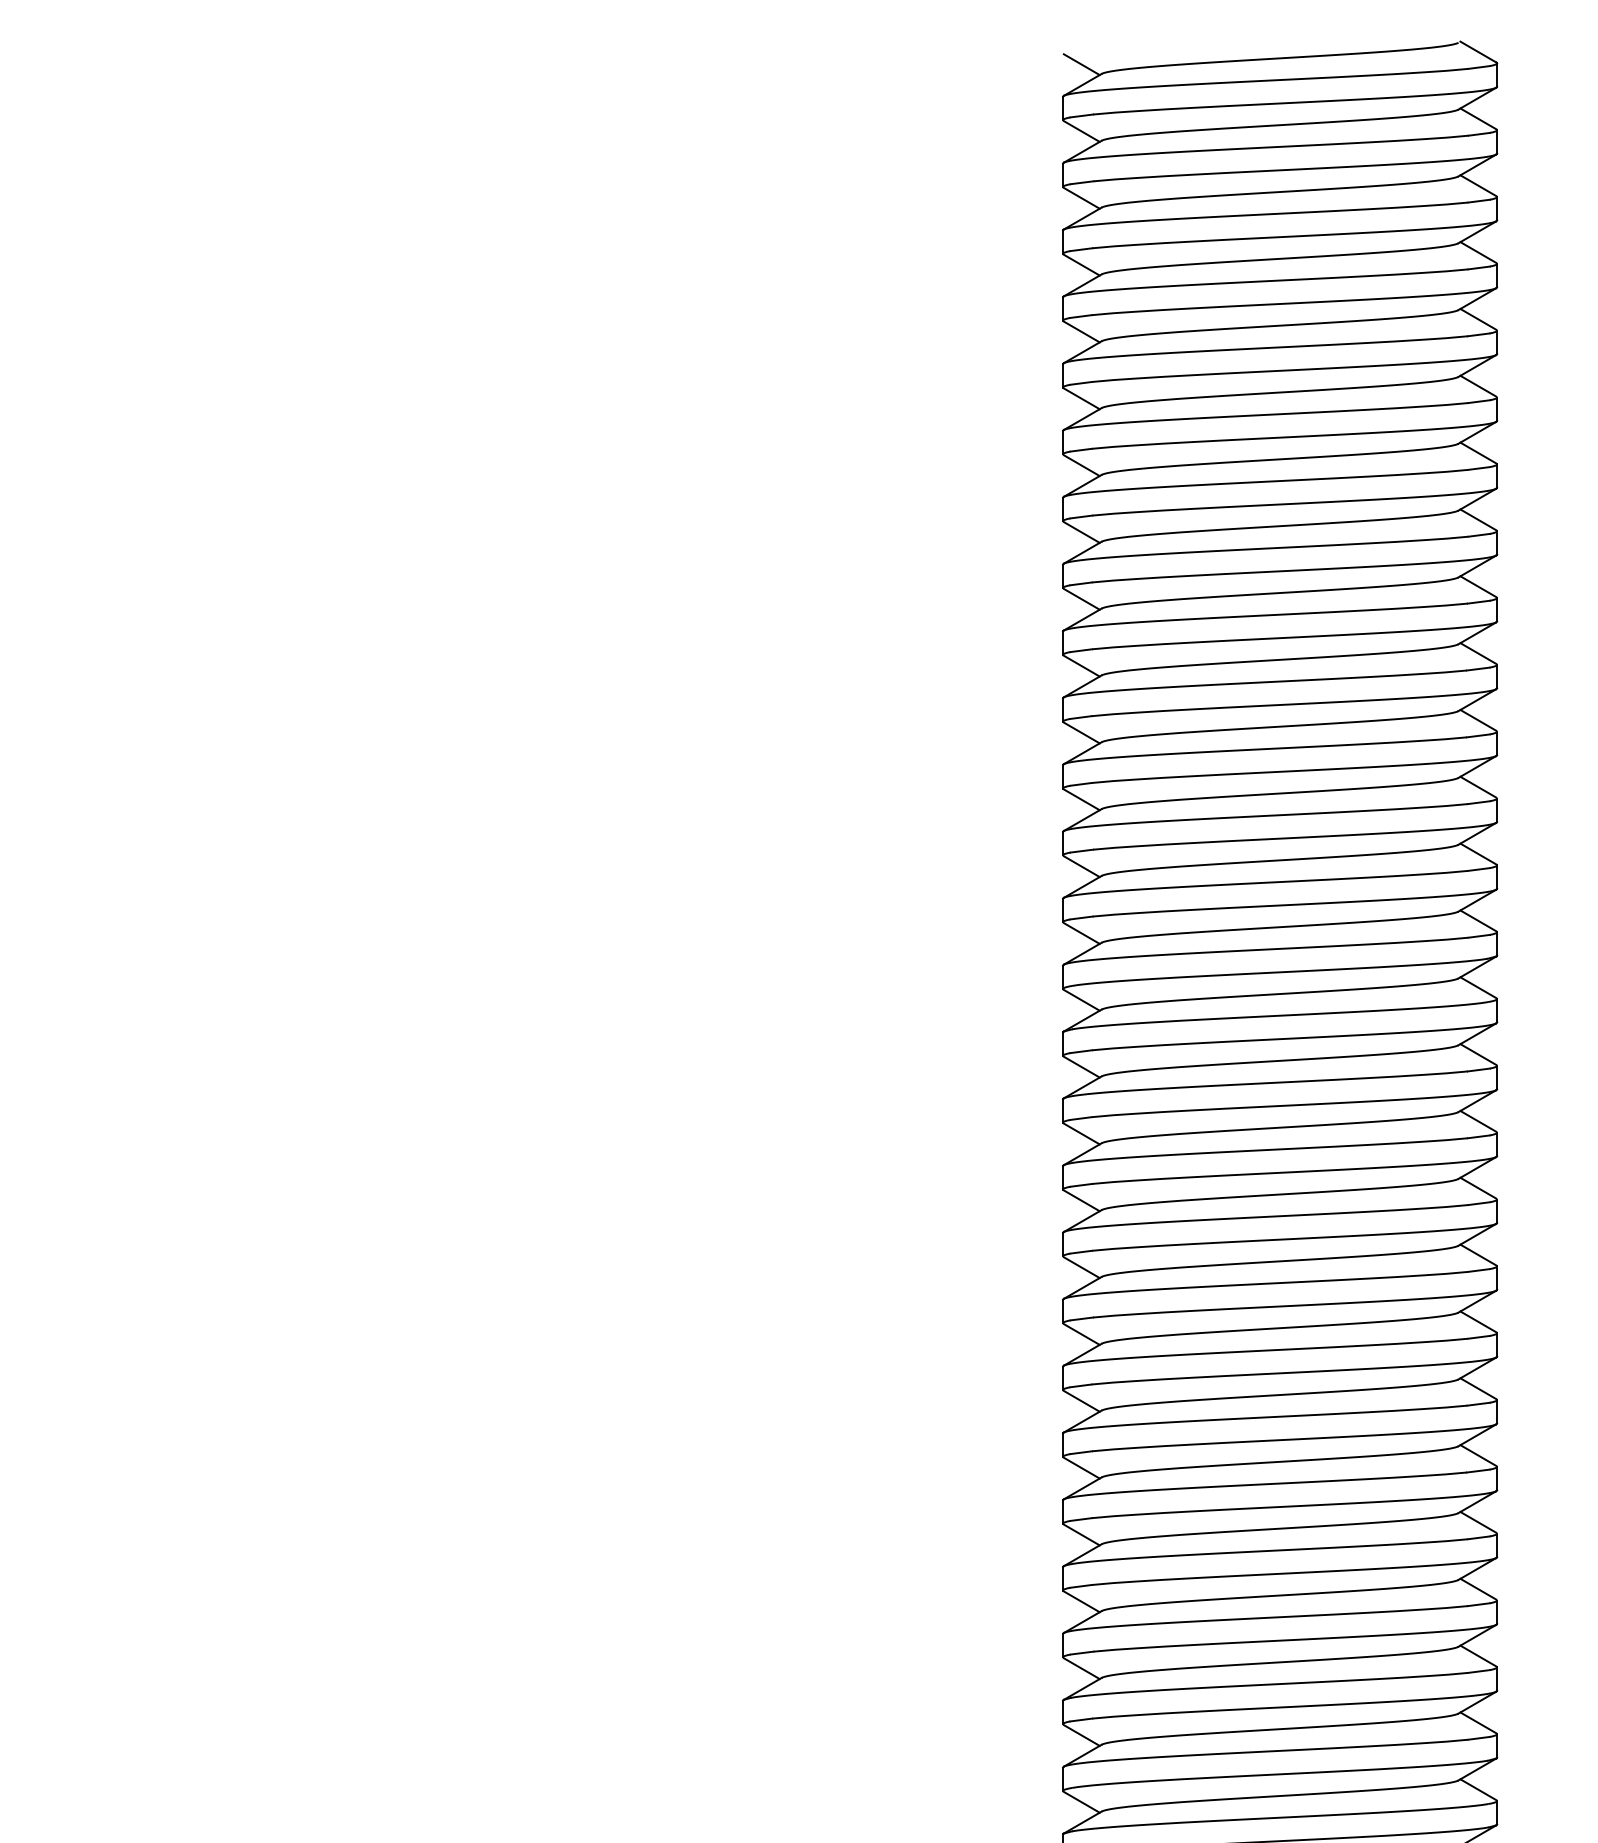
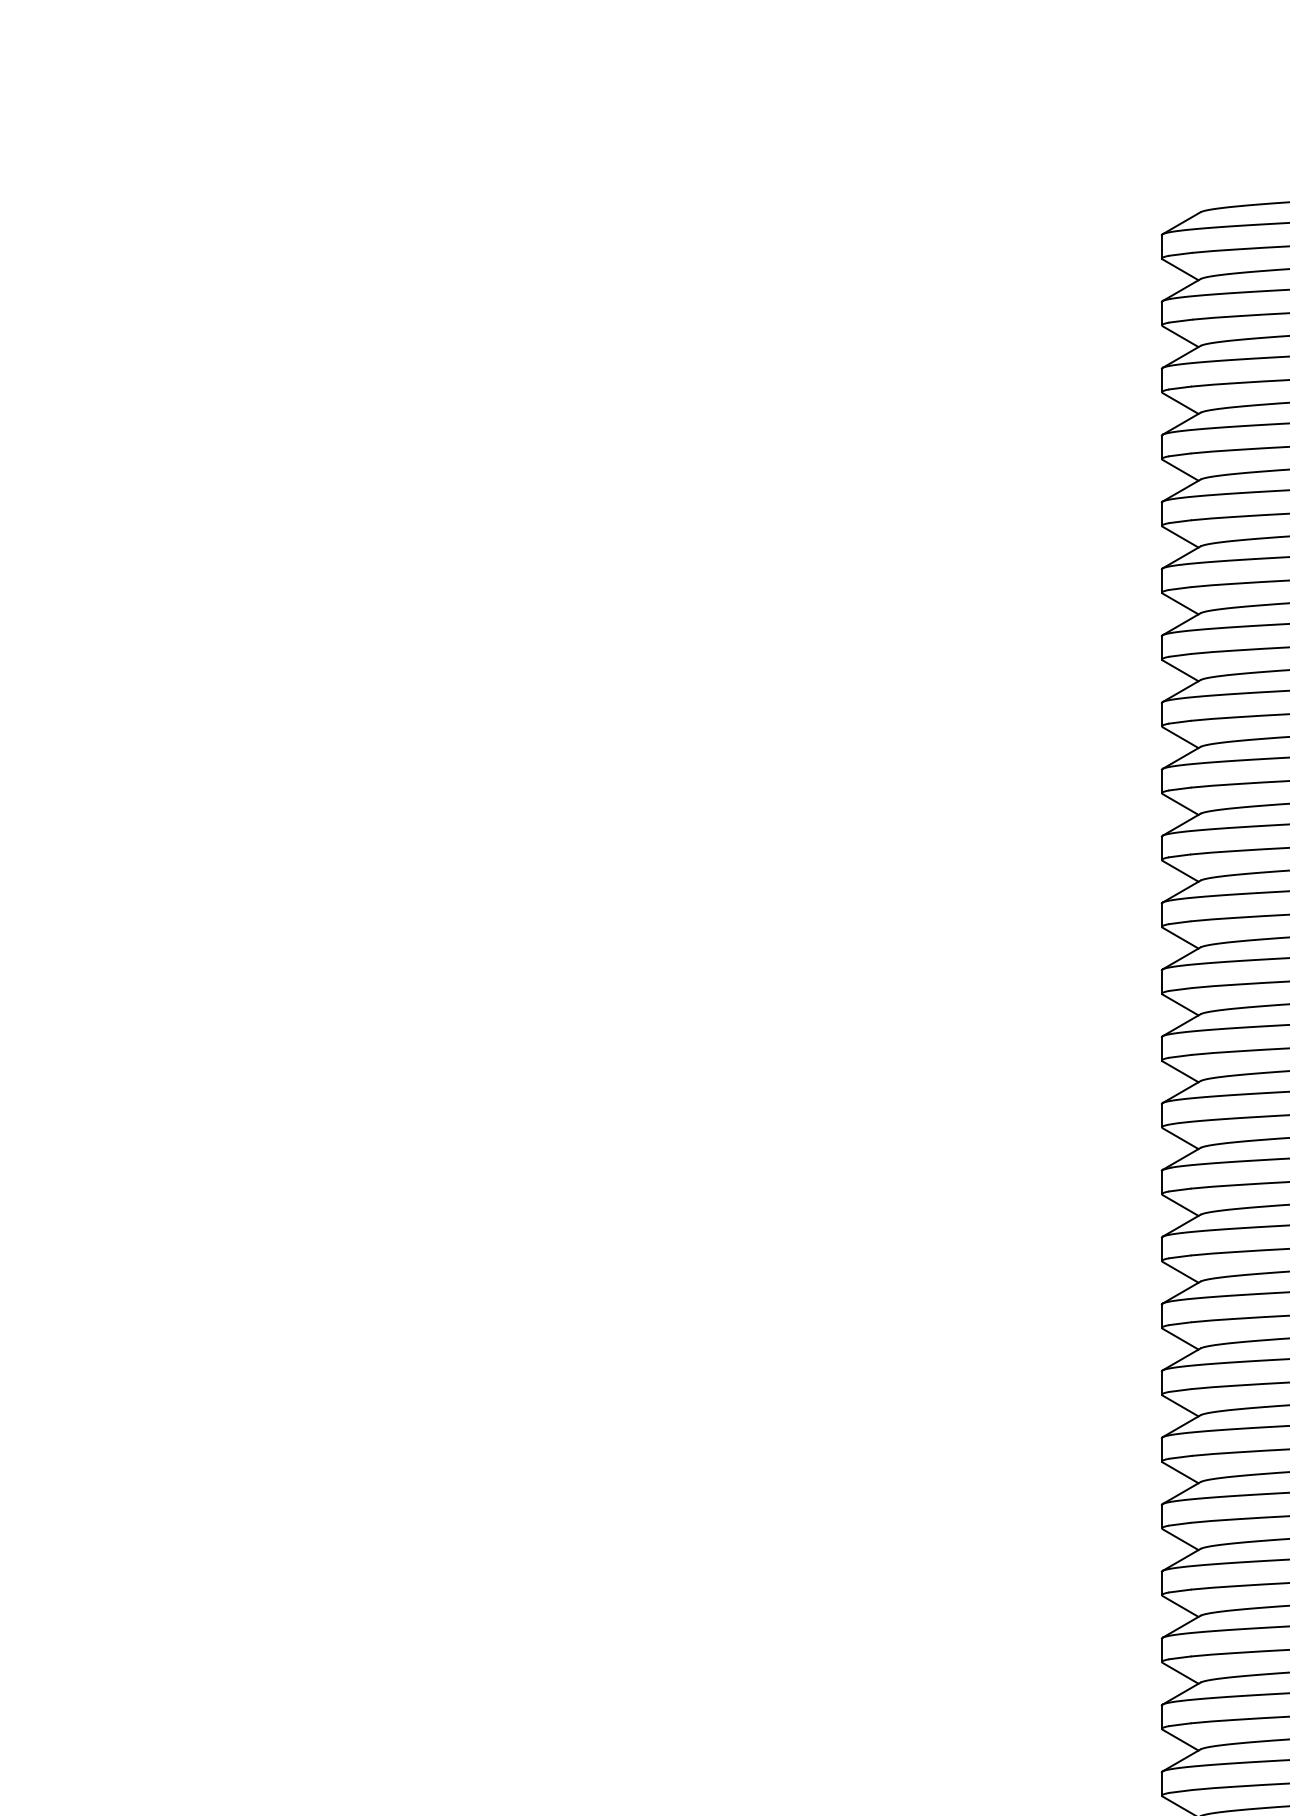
line: (1081, 64) -> (1180, 202), removed

